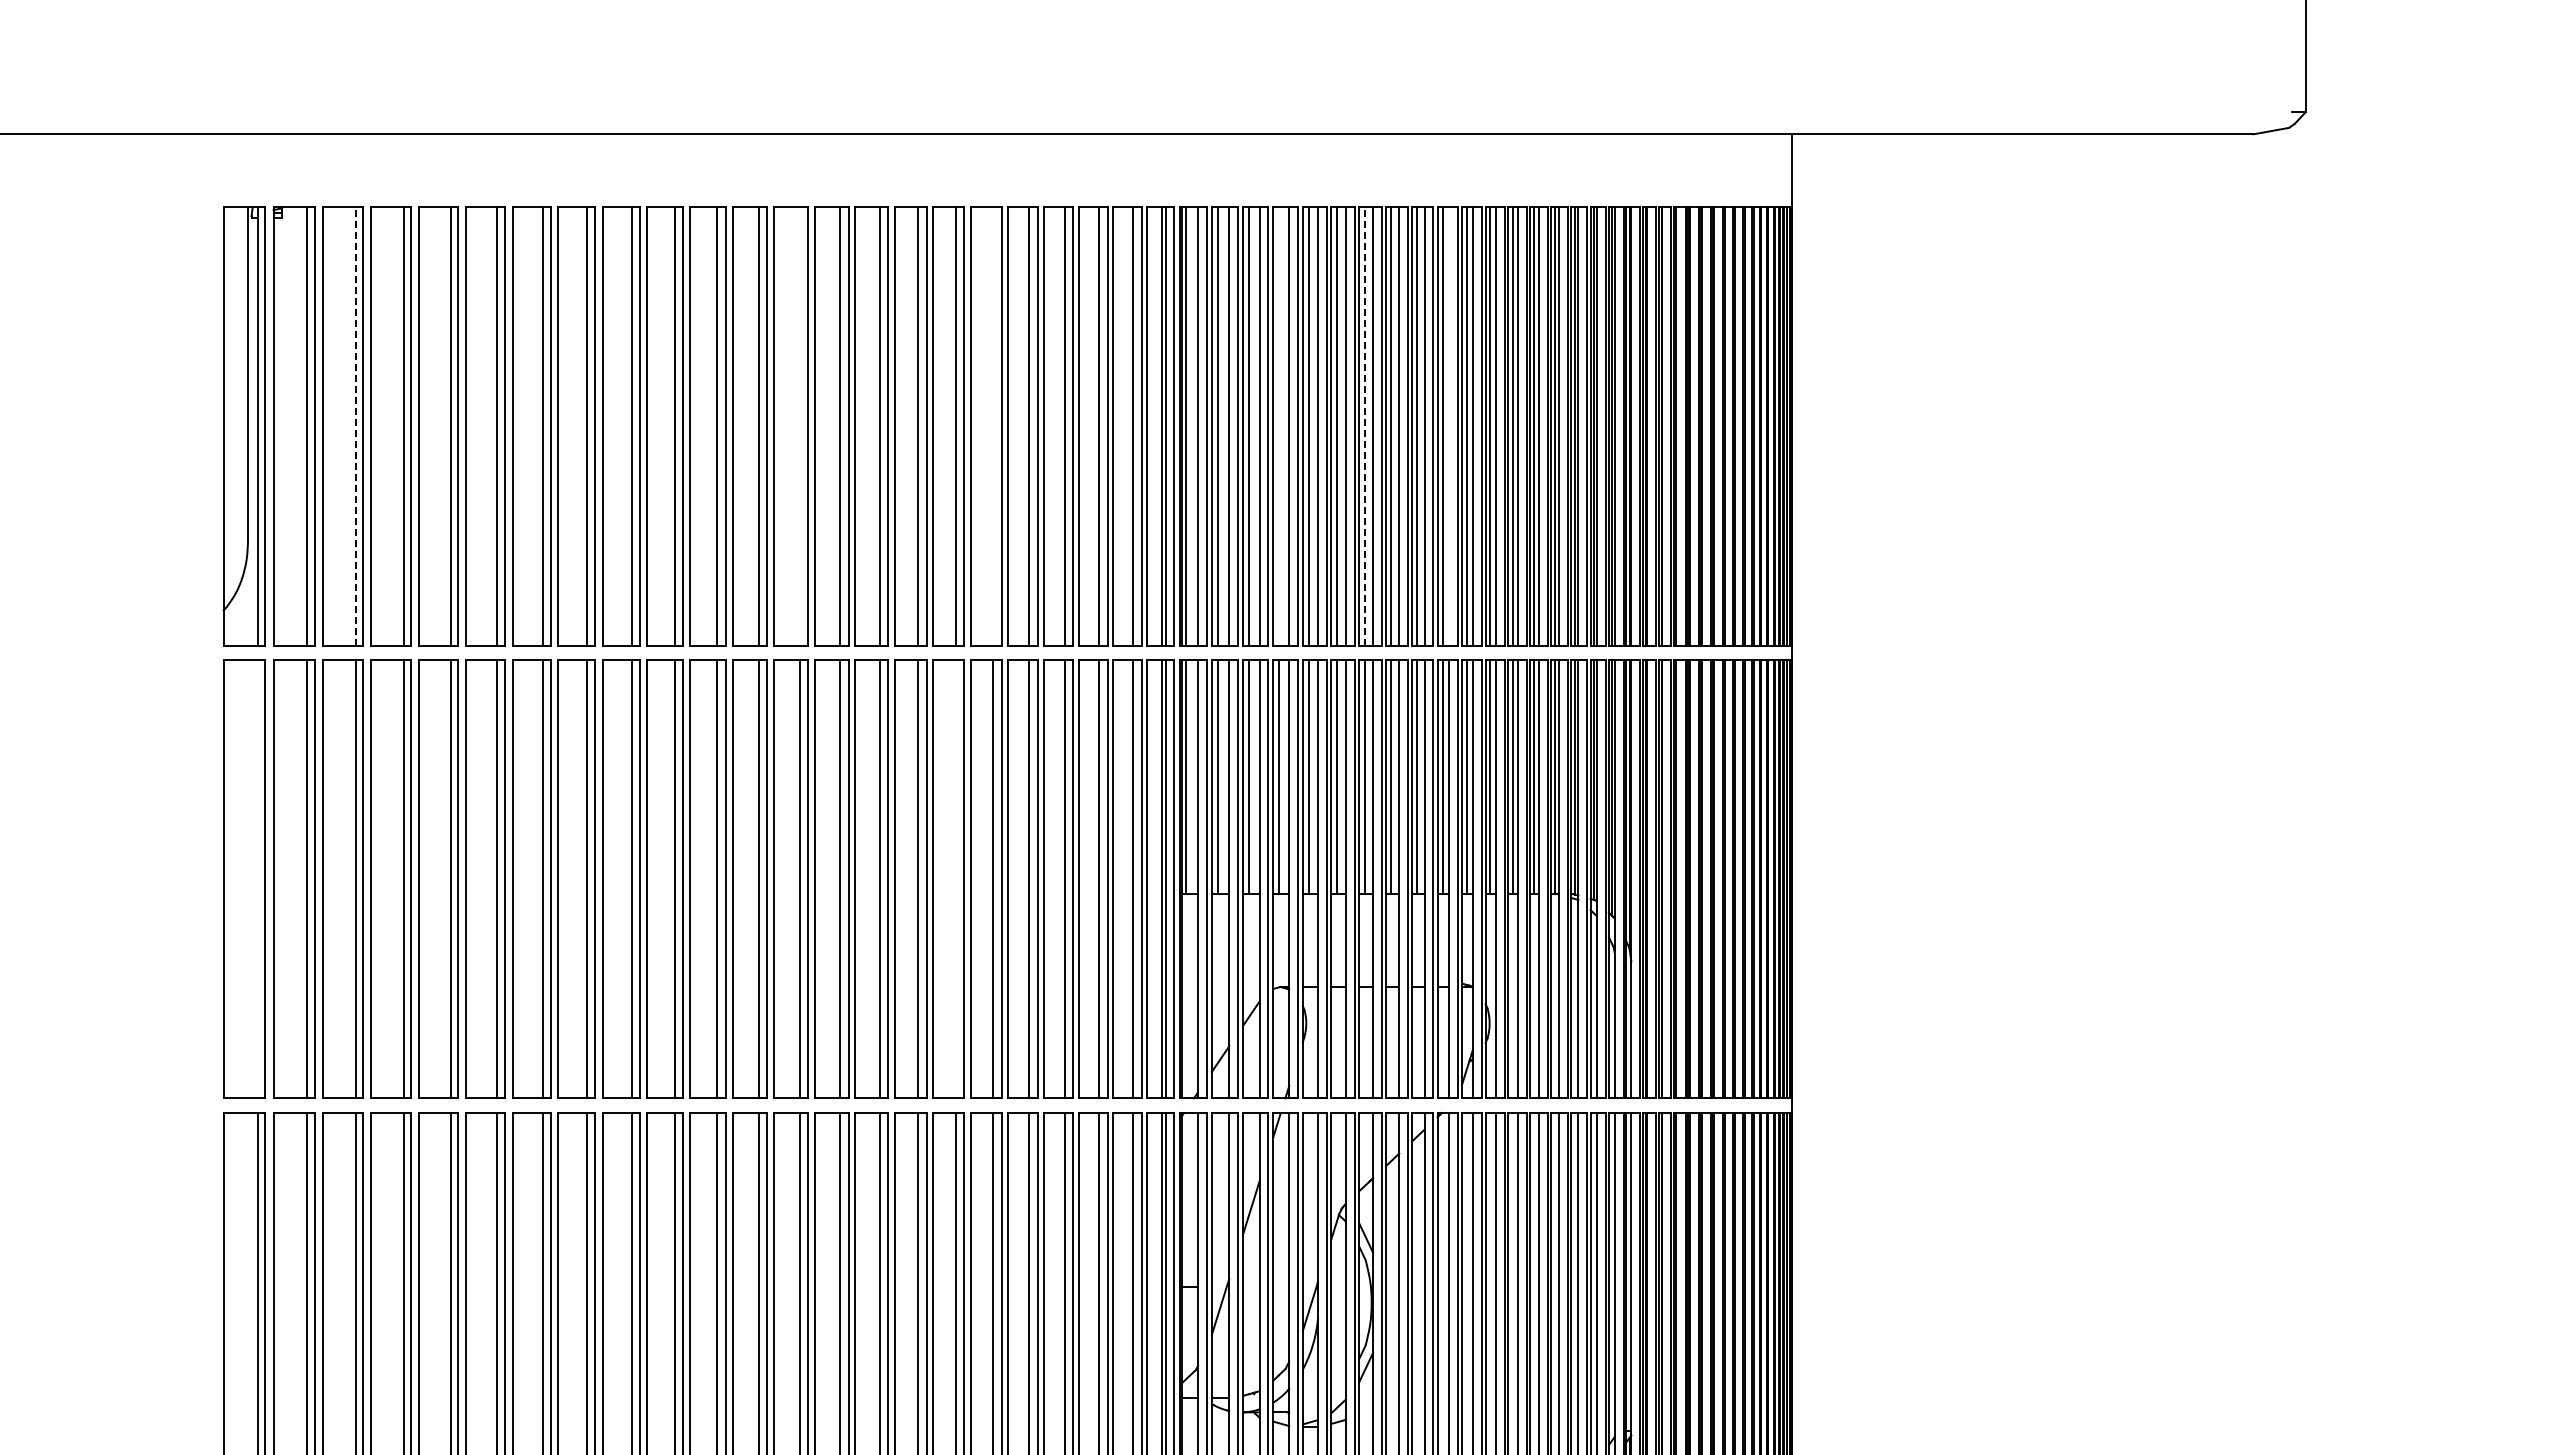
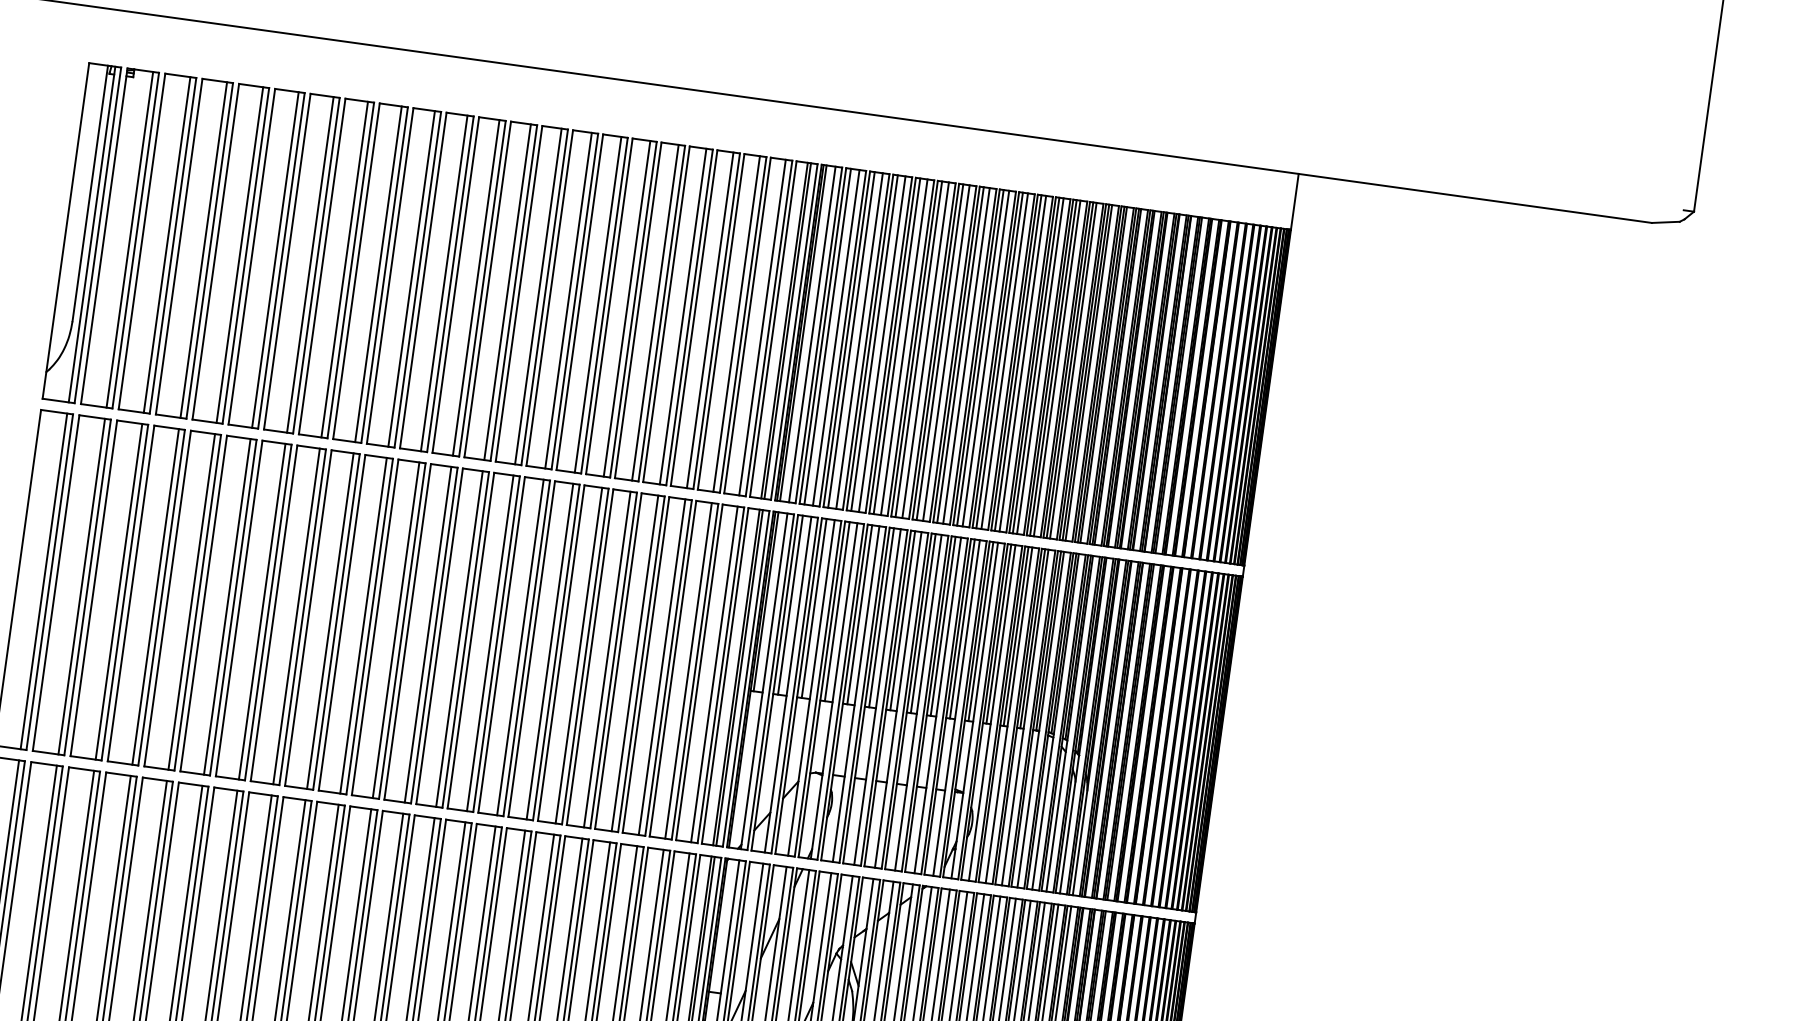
line: (355, 425) -> (167, 244), dashed -> solid
line: (1364, 425) -> (939, 351), dashed -> solid
line: (800, 426) -> (507, 292), added
line: (993, 426) -> (655, 312), added
line: (1279, 426) -> (874, 343), added
line: (1449, 426) -> (1004, 361), added
line: (257, 879) -> (43, 581), added
line: (956, 879) -> (579, 655), added

